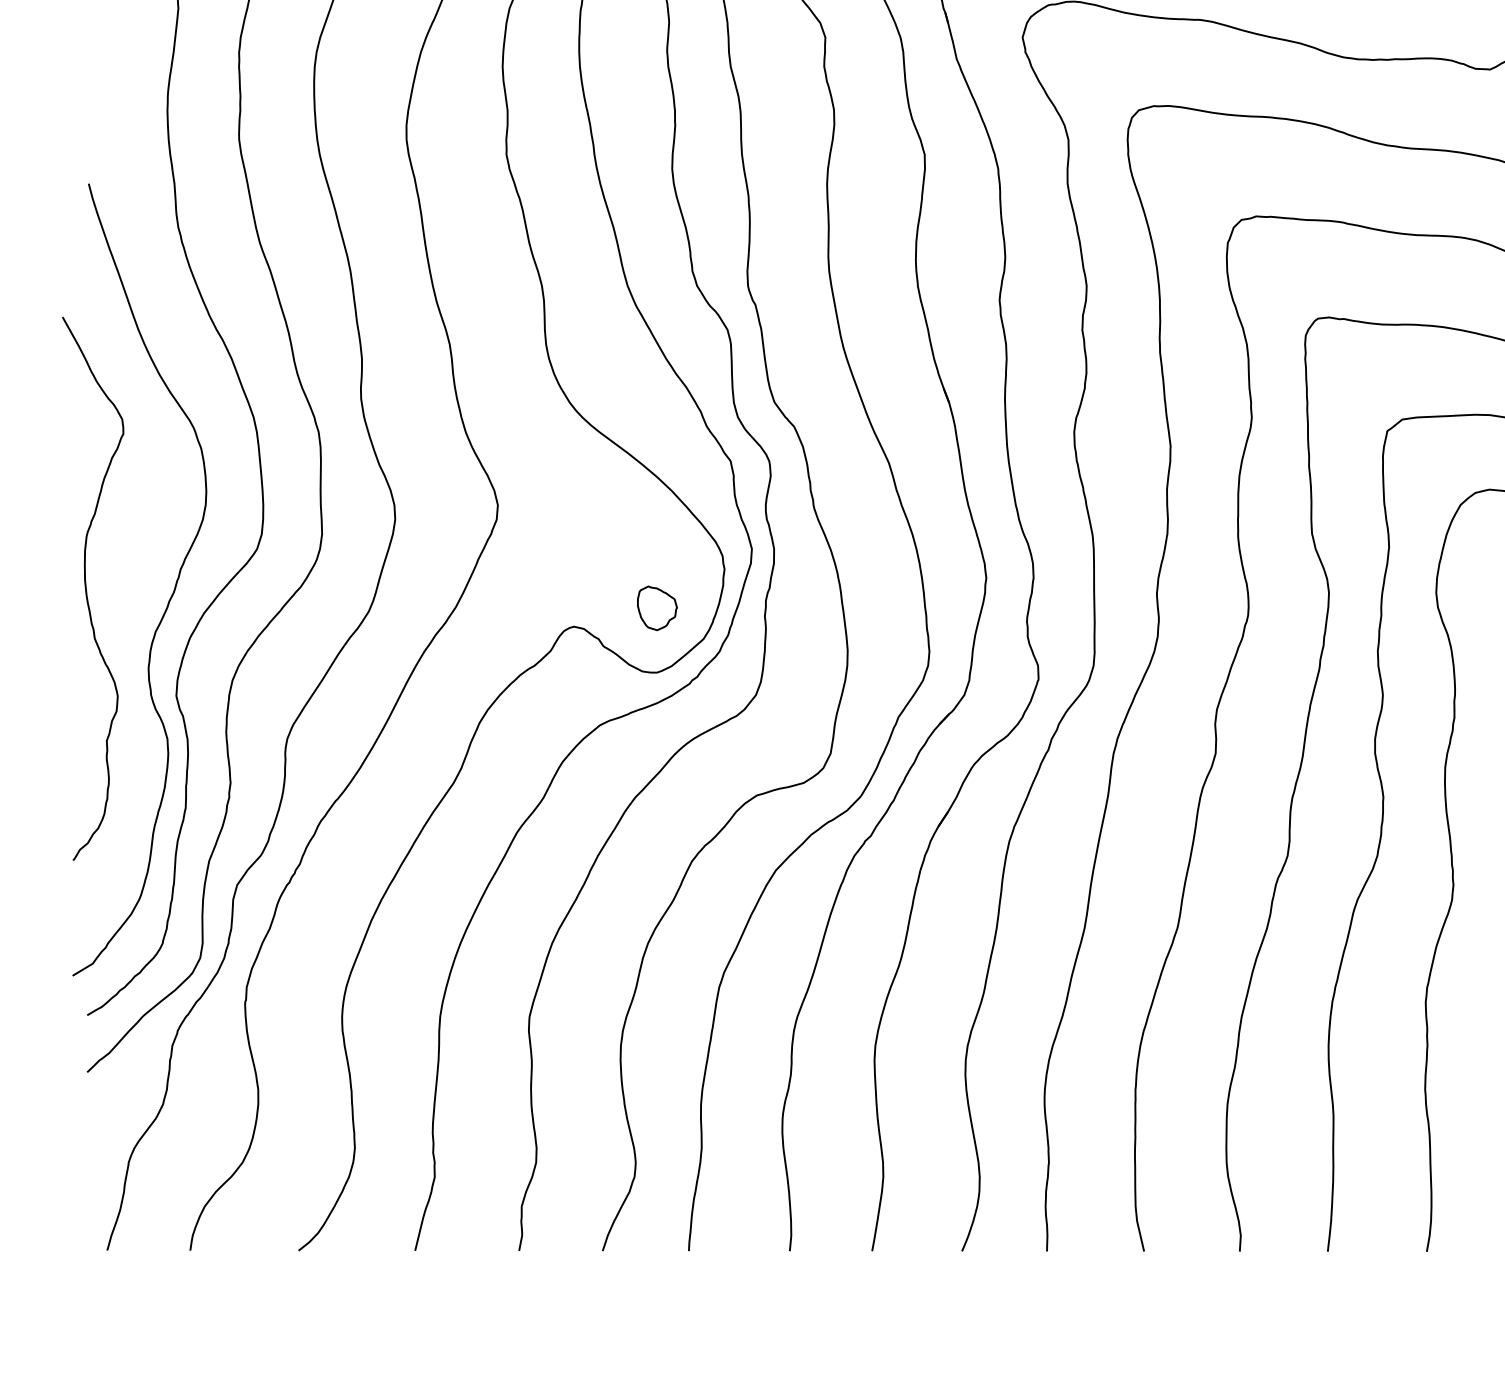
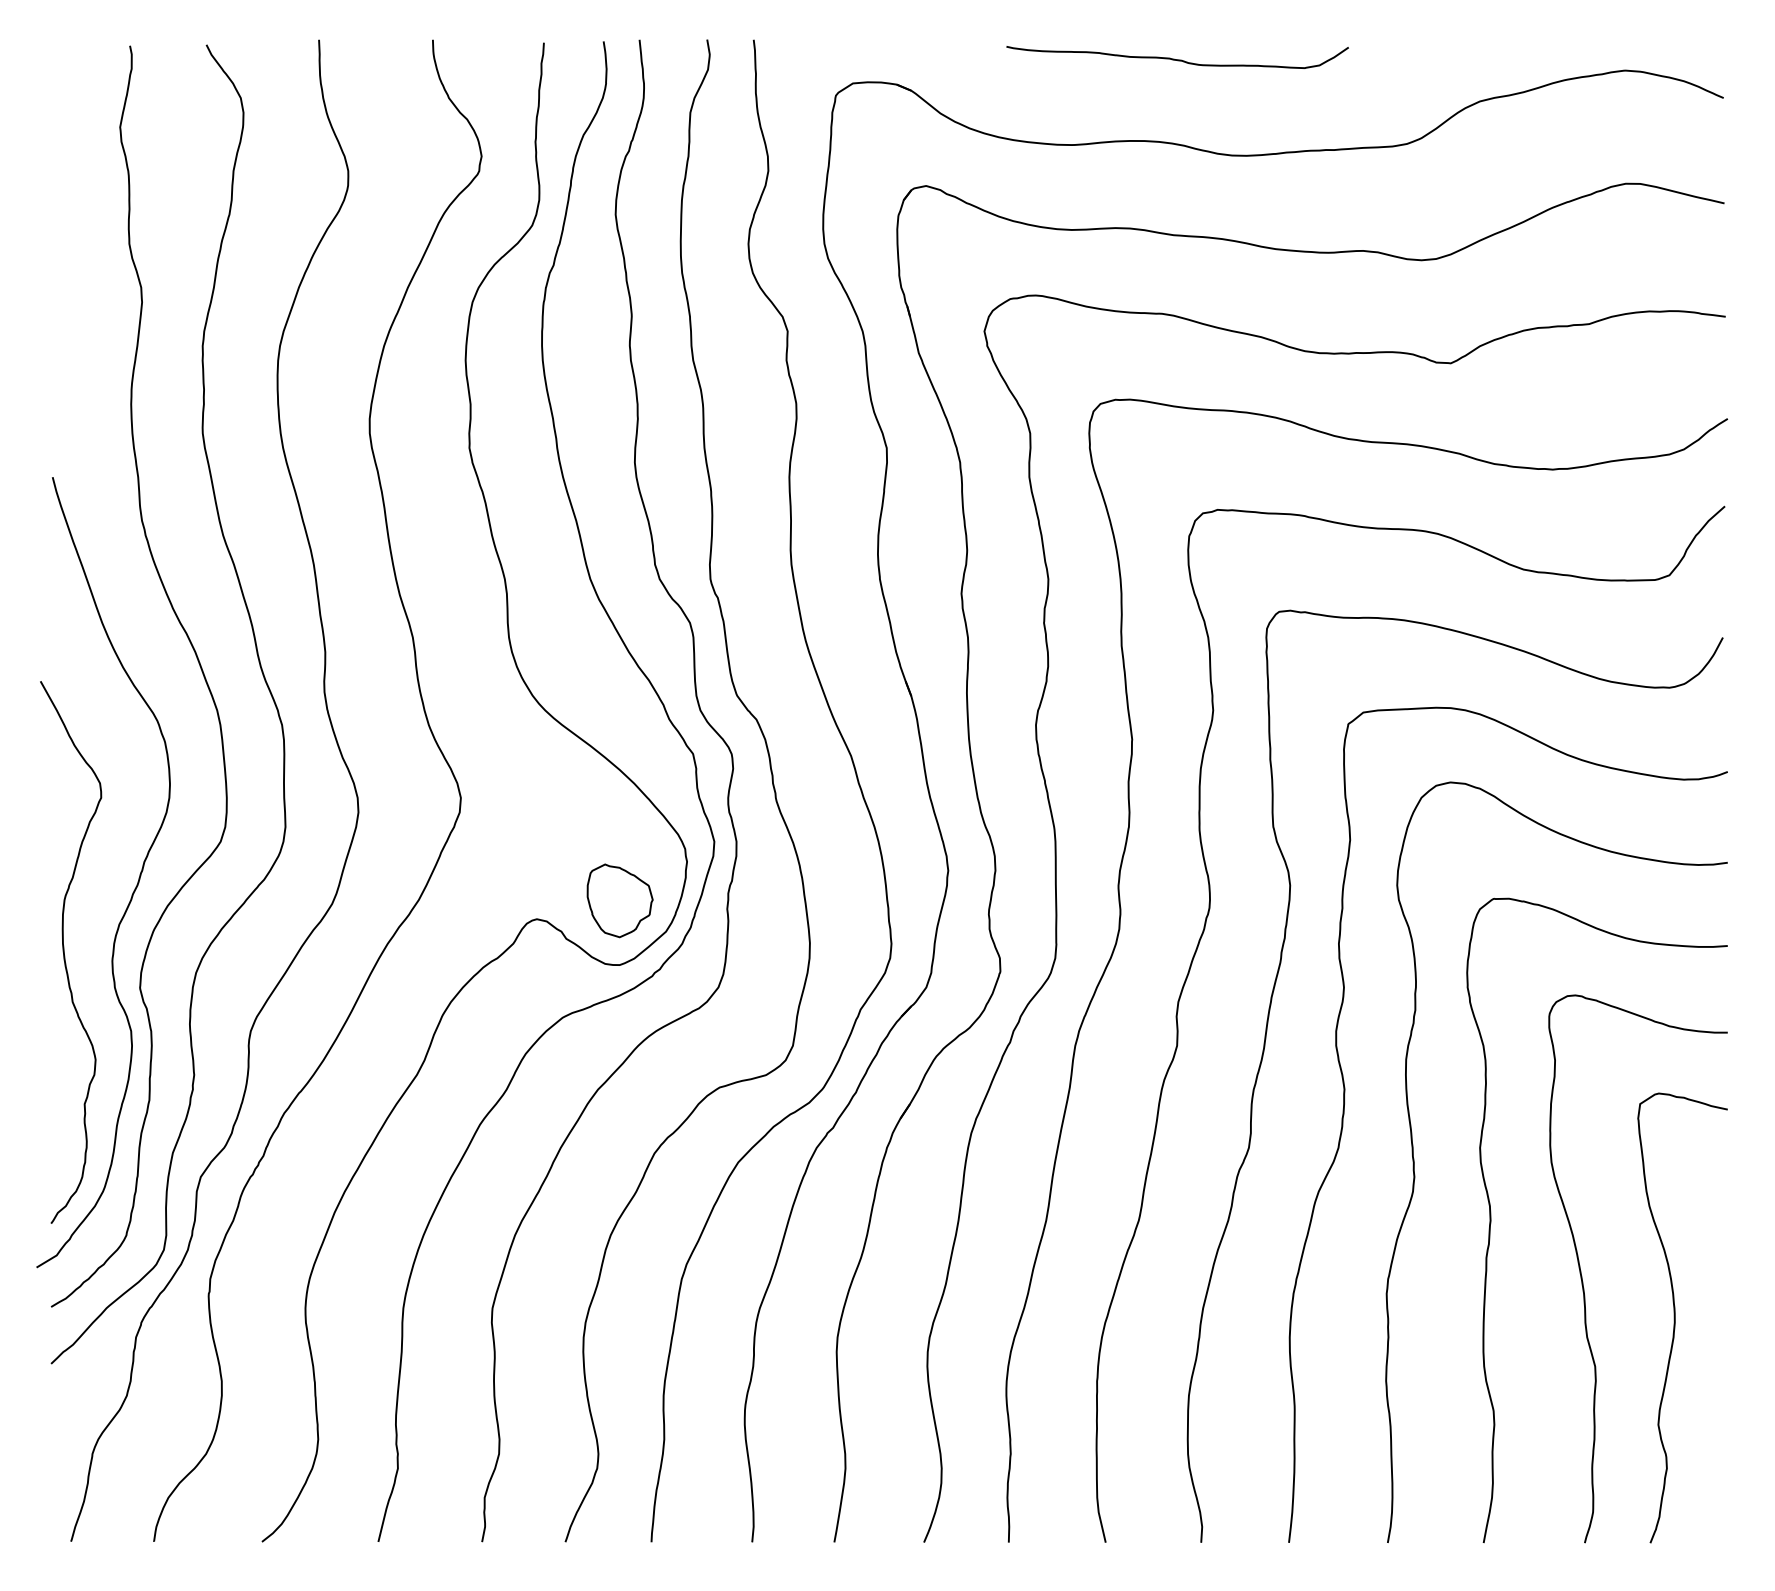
curve: (86, 588) -> (64, 952), moved
part: (656, 607) -> (619, 900), size x1.67

